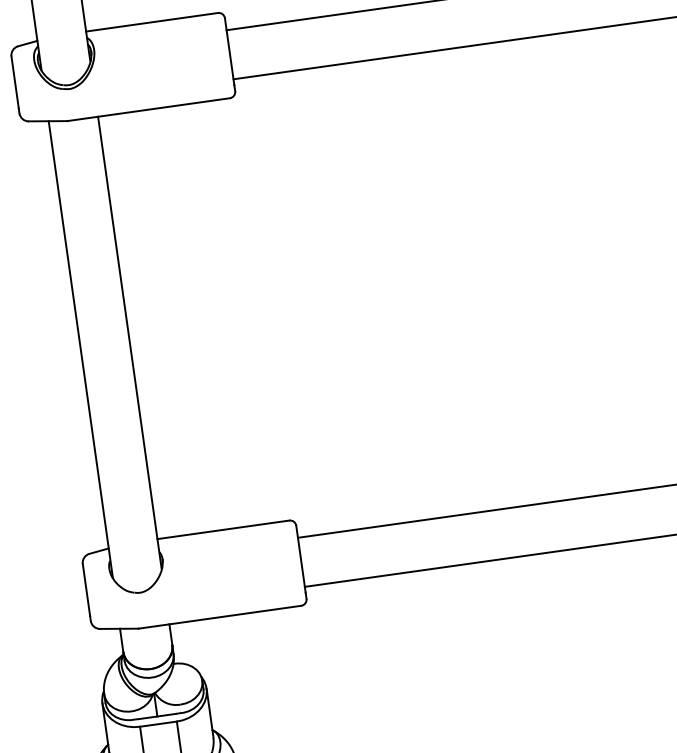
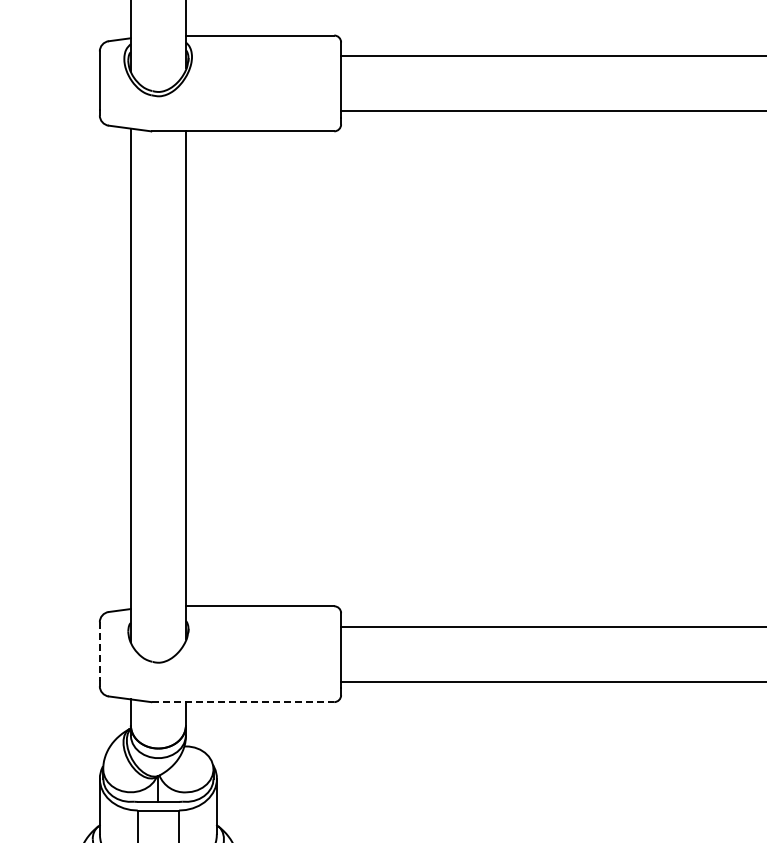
line: (86, 591) -> (99, 652), solid -> dashed
line: (220, 617) -> (243, 702), solid -> dashed

